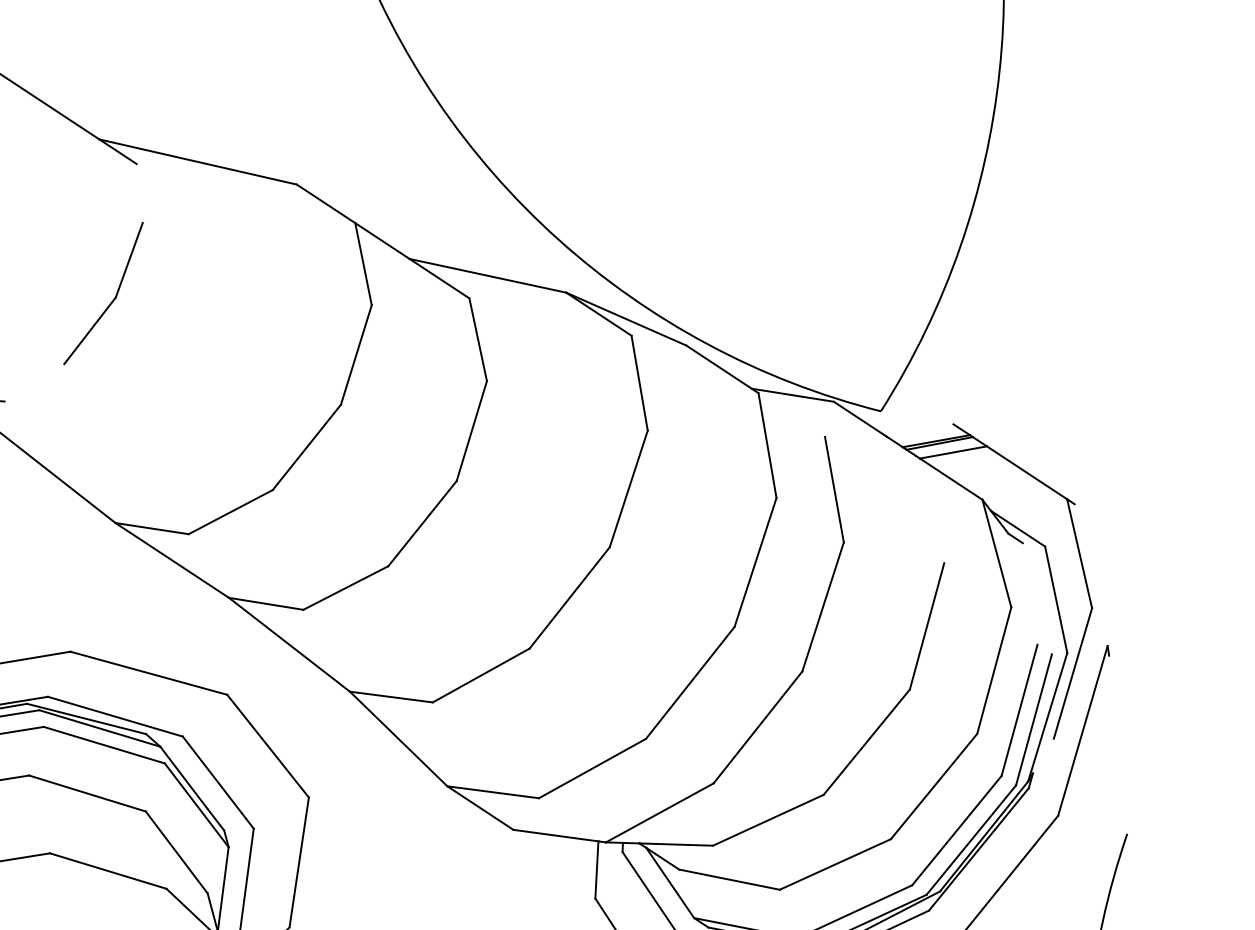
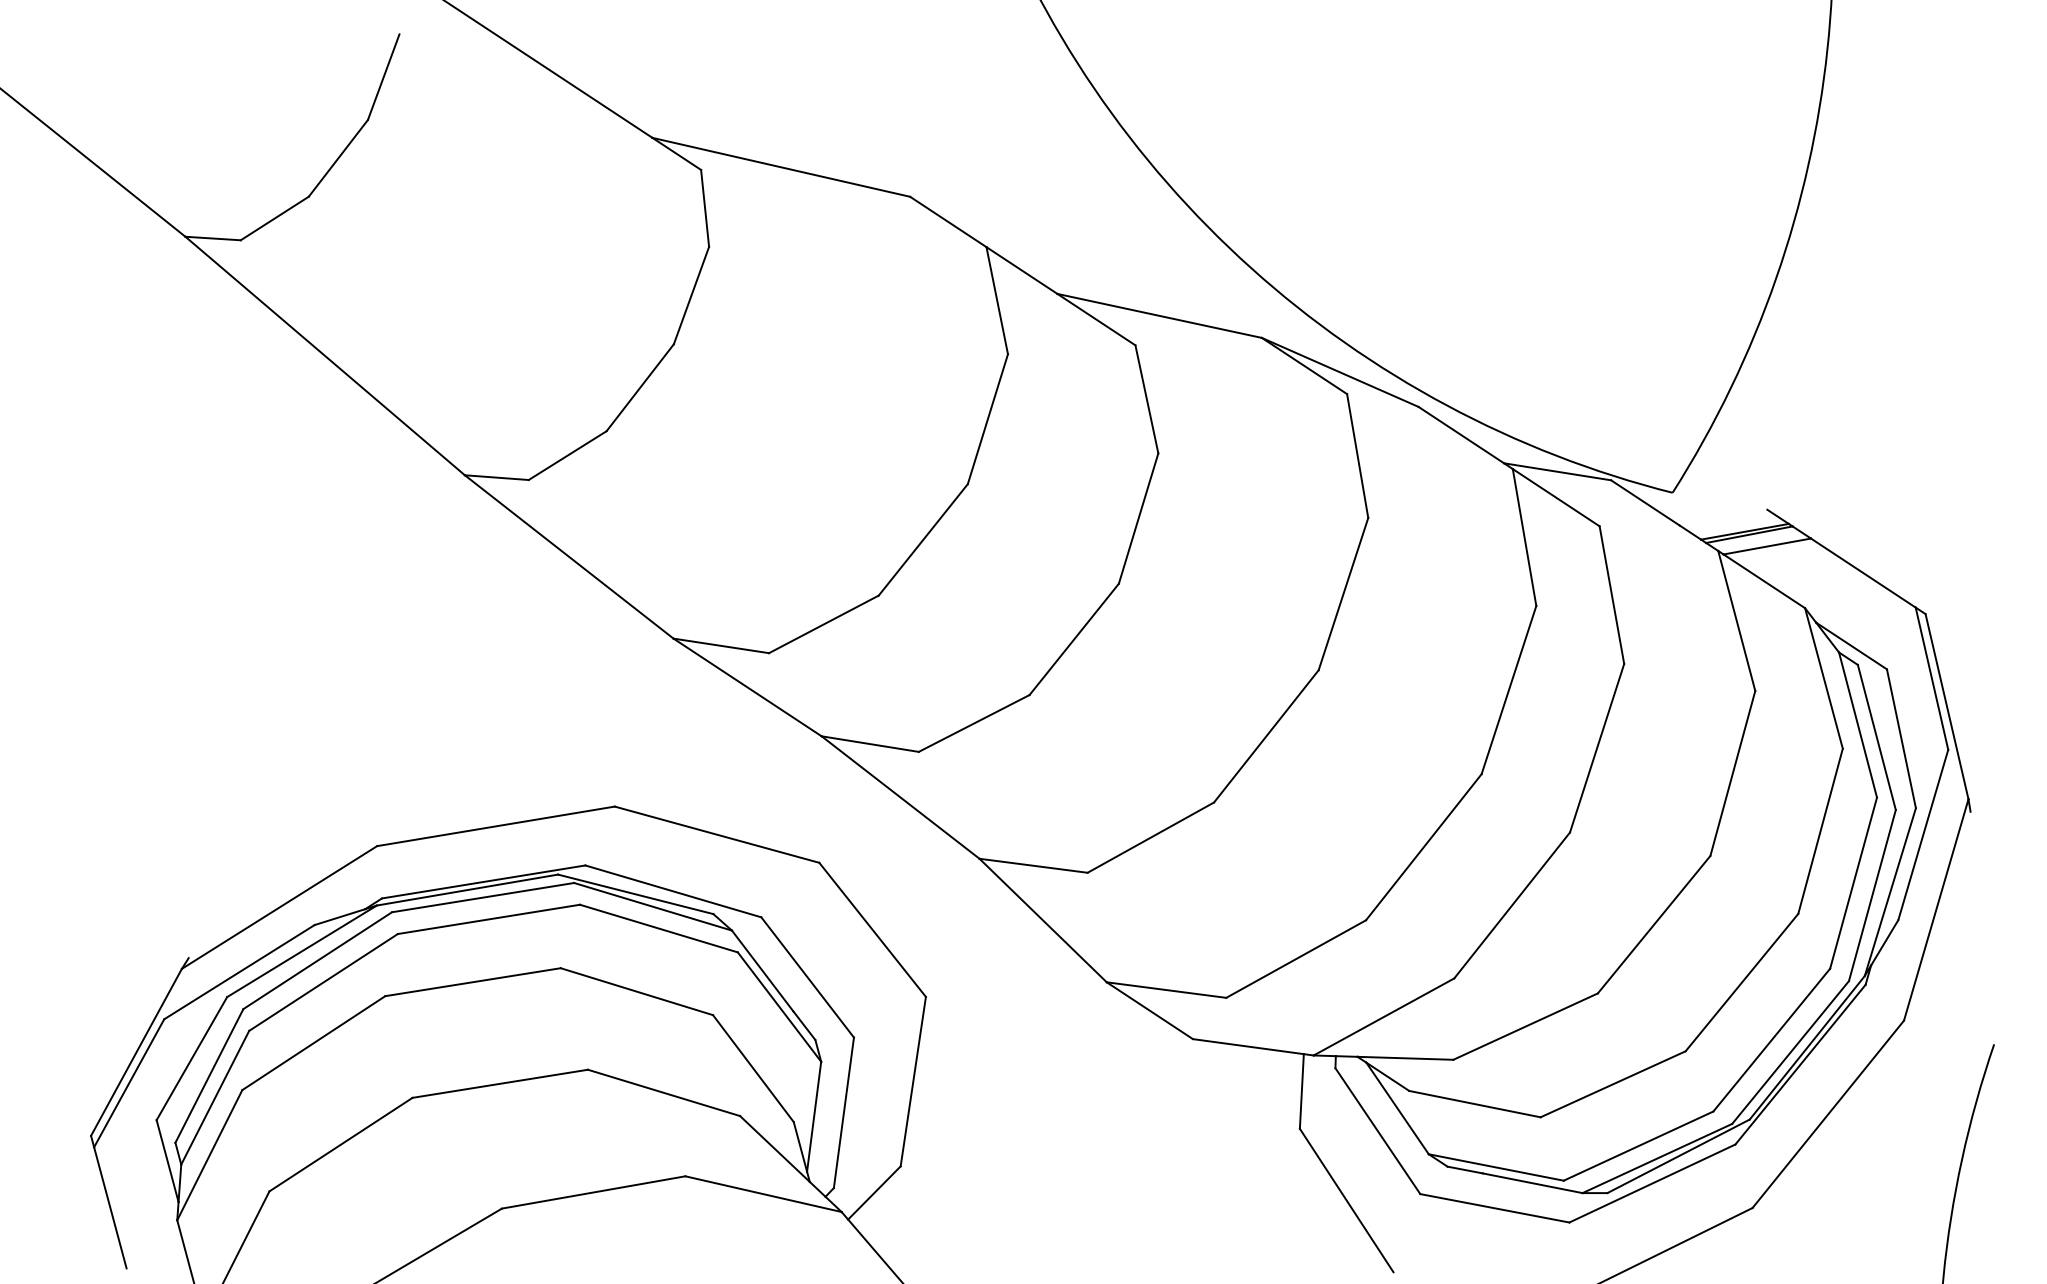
line: (140, 192) -> (705, 207), added
line: (34, 382) -> (567, 455), added
line: (791, 414) -> (1555, 497), added
line: (929, 509) -> (1736, 620), added
line: (1090, 575) -> (1946, 706), added
line: (1023, 588) -> (1858, 724), added
line: (1037, 598) -> (1876, 736), added
line: (1043, 755) -> (1884, 942), added

